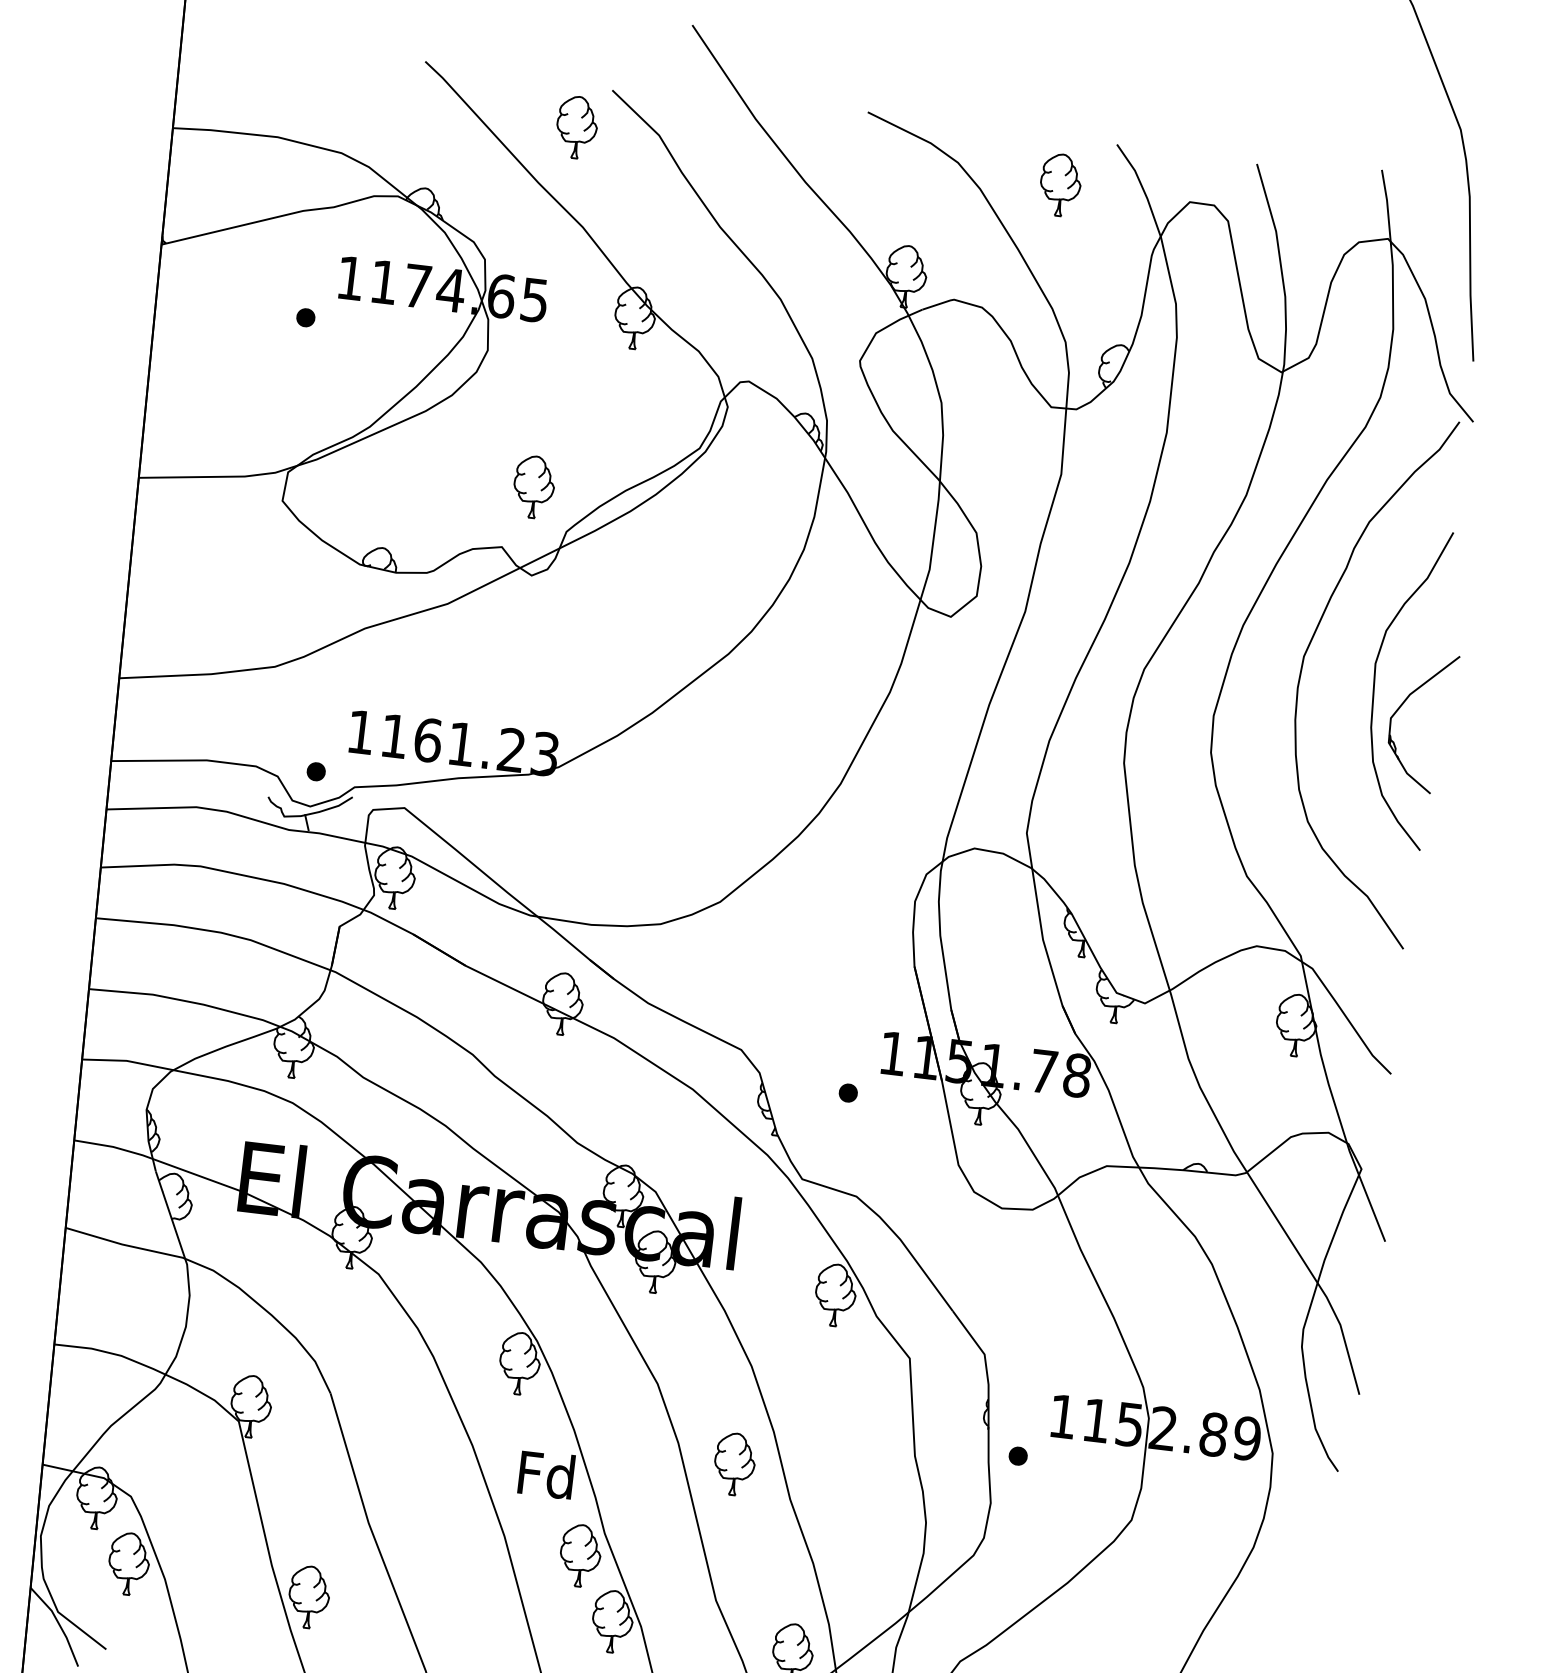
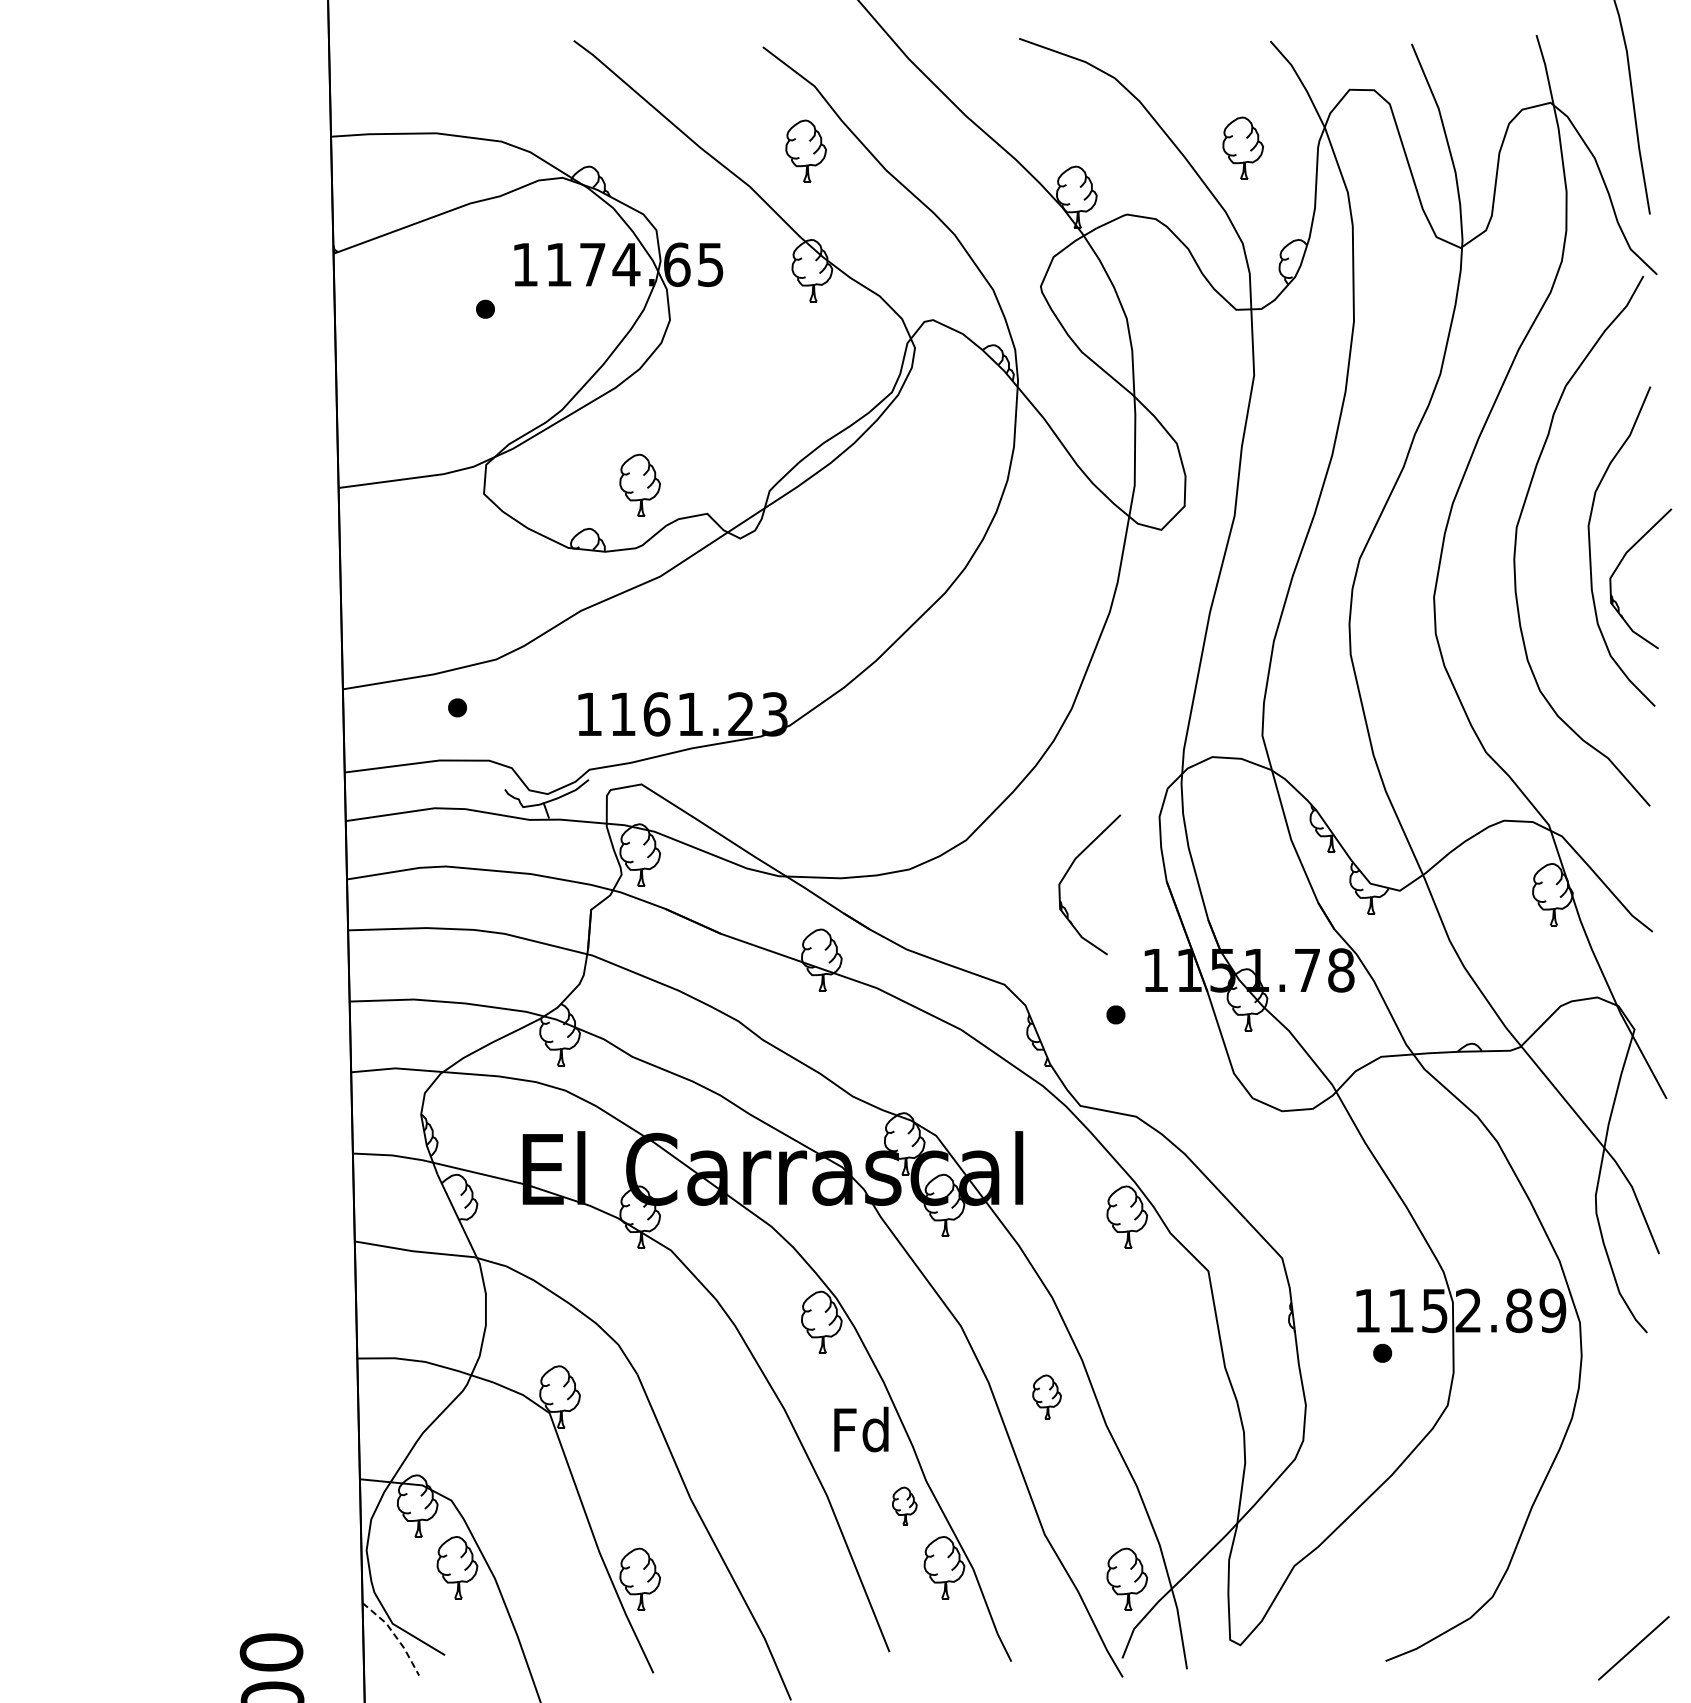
part: (576, 126) -> (805, 150), moved
part: (1059, 184) -> (1242, 147), moved
part: (533, 486) -> (639, 484), moved
part: (316, 771) -> (457, 707), moved
part: (819, 944) -> (1069, 870), added
part: (1018, 1455) -> (1382, 1352), moved
part: (734, 1463) -> (1046, 1396), size x0.7
part: (580, 1555) -> (904, 1505), size x0.6
line: (59, 1624) -> (395, 1636), solid -> dashed

